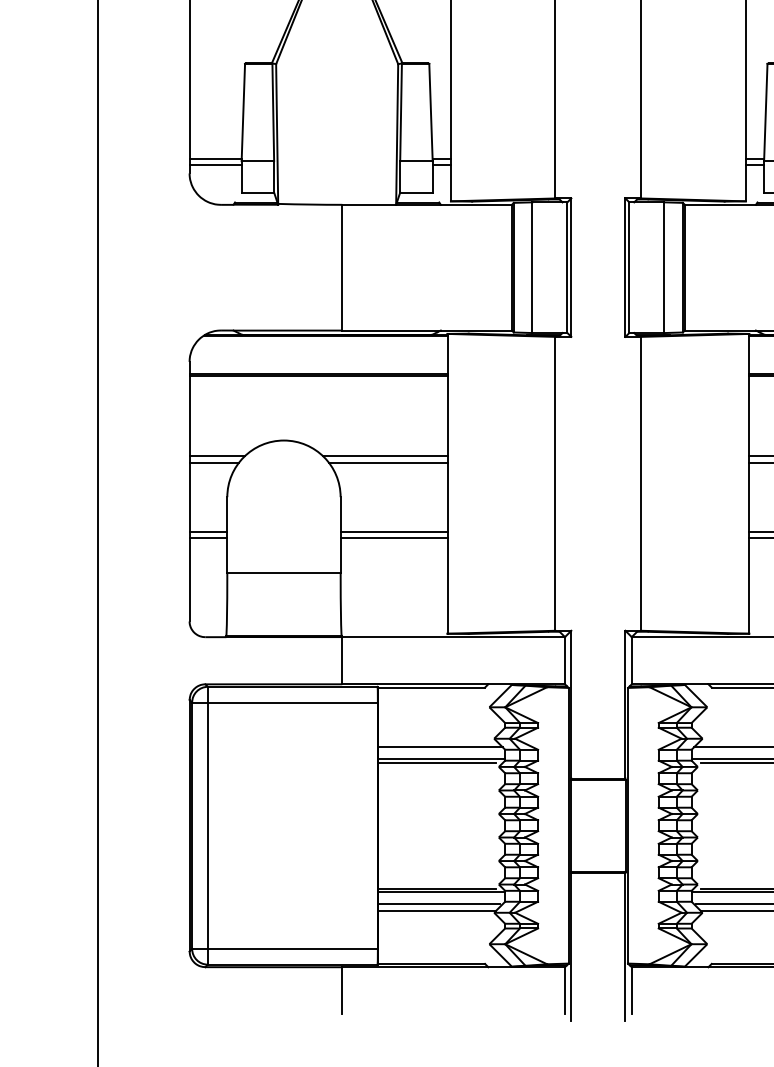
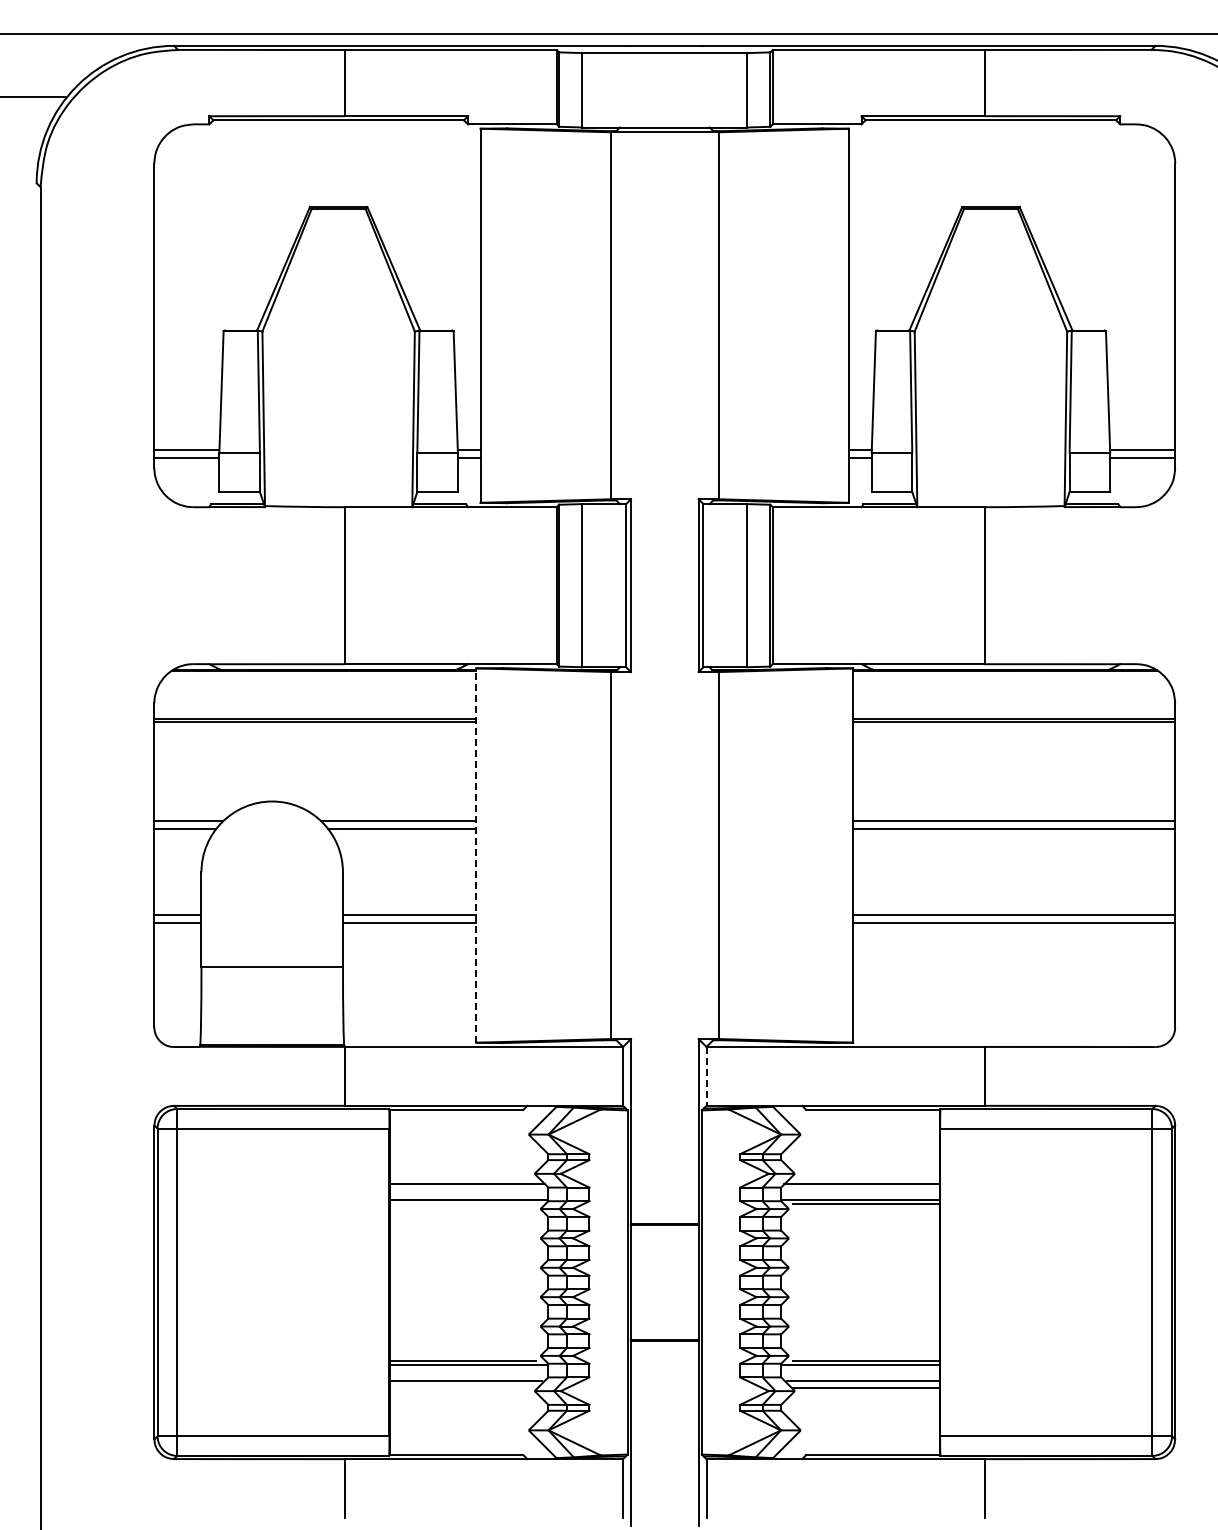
line: (447, 483) -> (476, 855), solid -> dashed
line: (631, 660) -> (706, 1076), solid -> dashed
line: (436, 762) -> (462, 1203), removed
line: (437, 910) -> (463, 1388), removed

